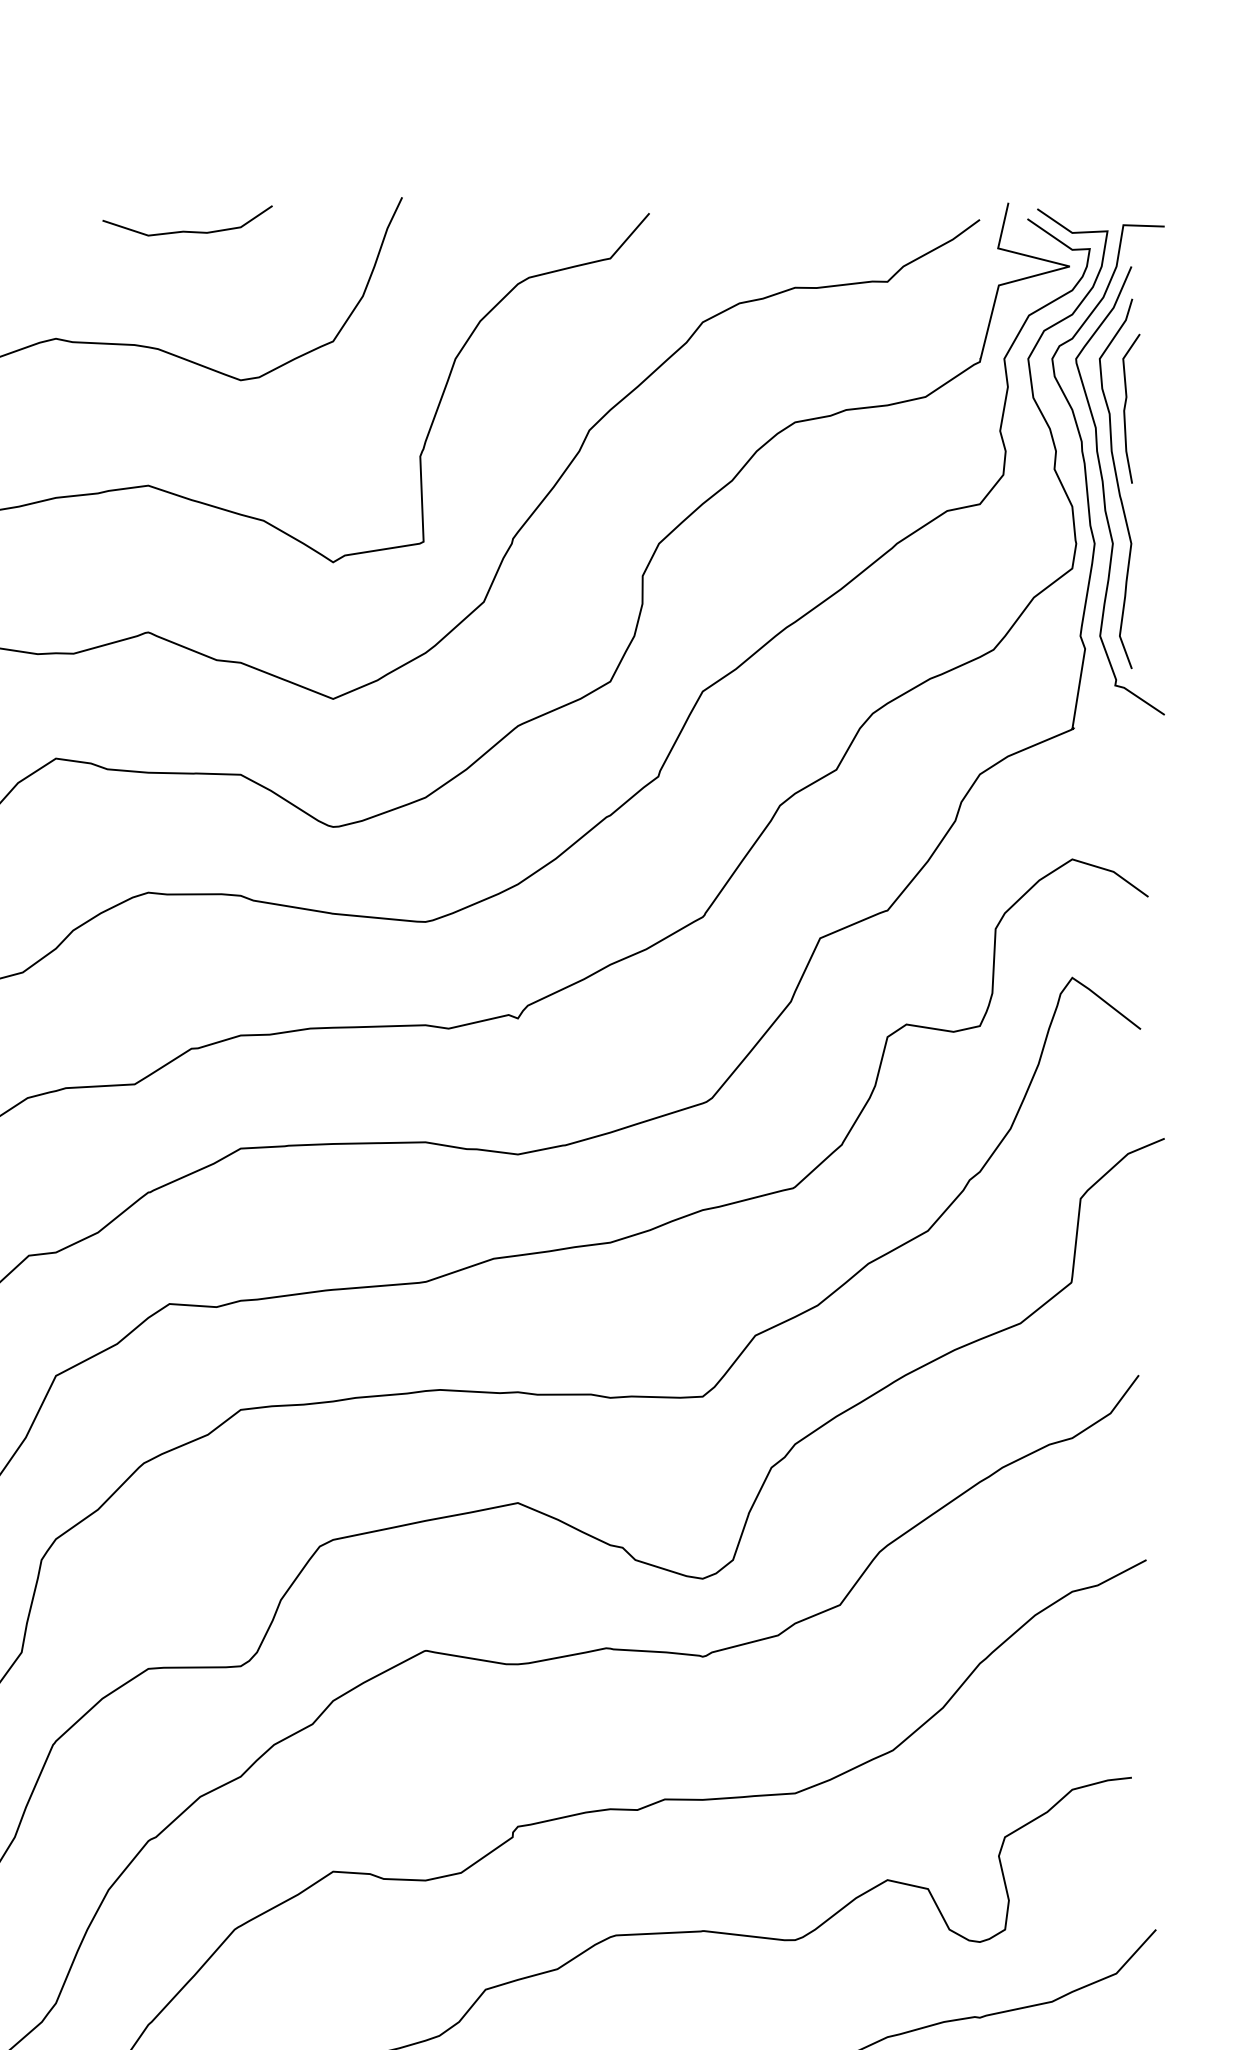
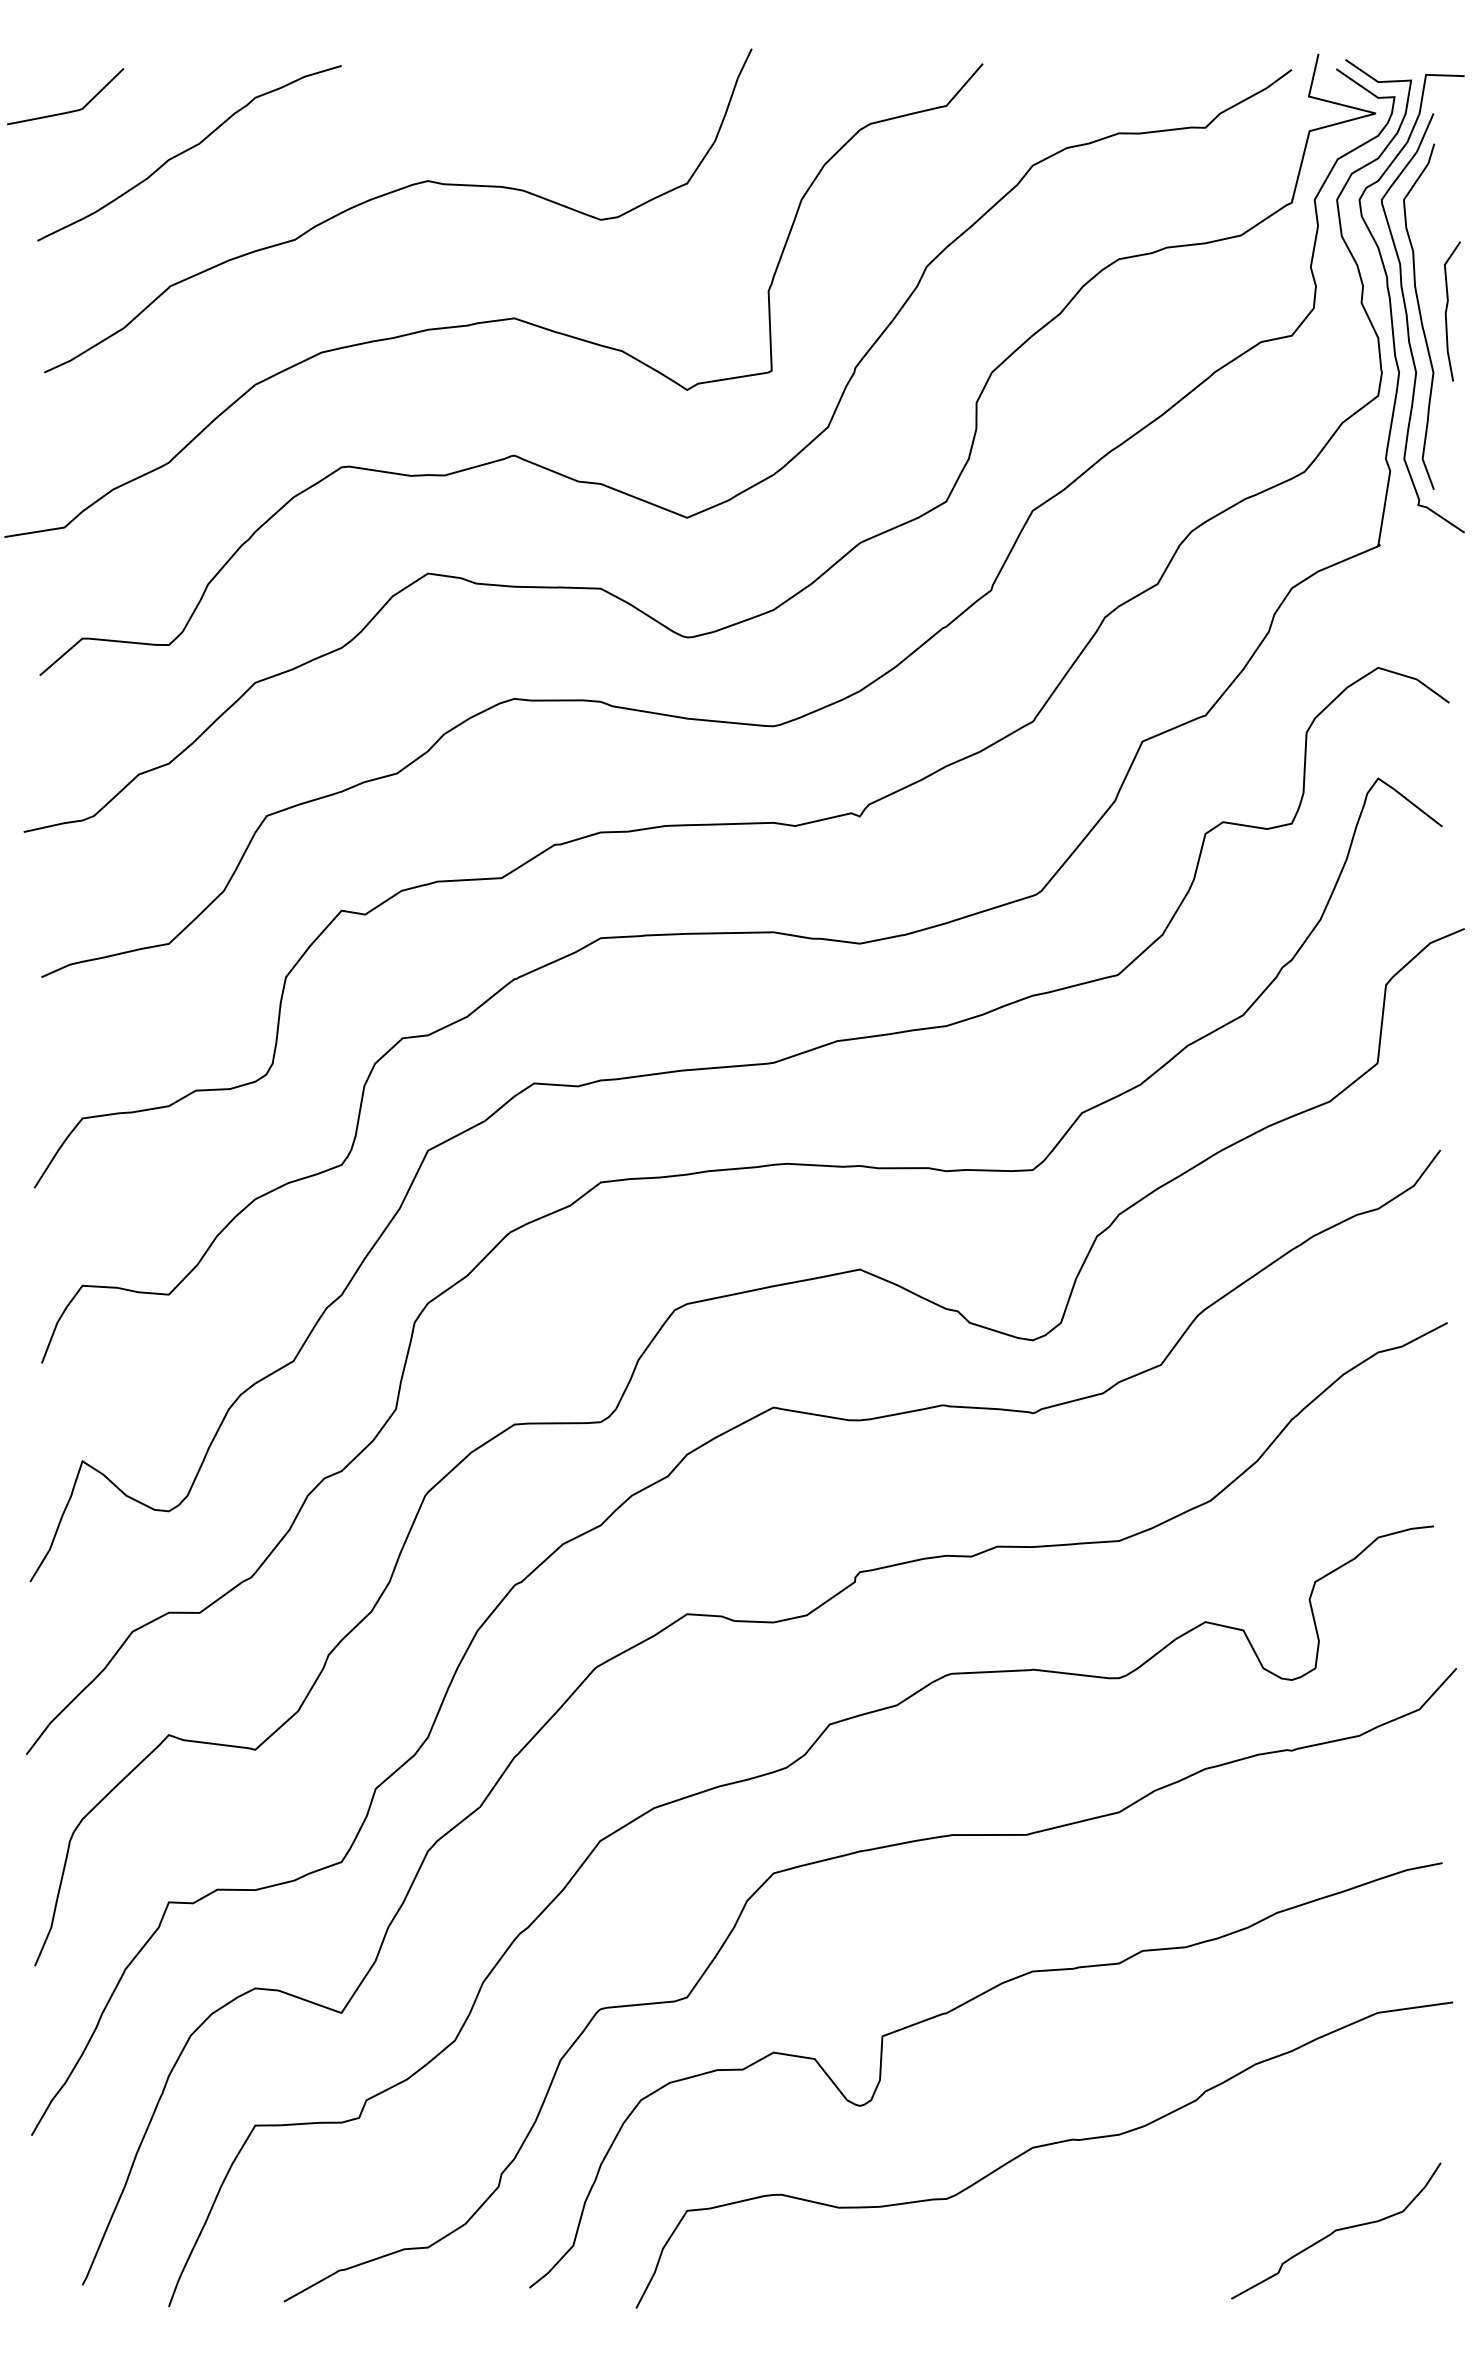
curve: (186, 231) -> (550, 80), removed
curve: (1126, 407) -> (1447, 310), moved

